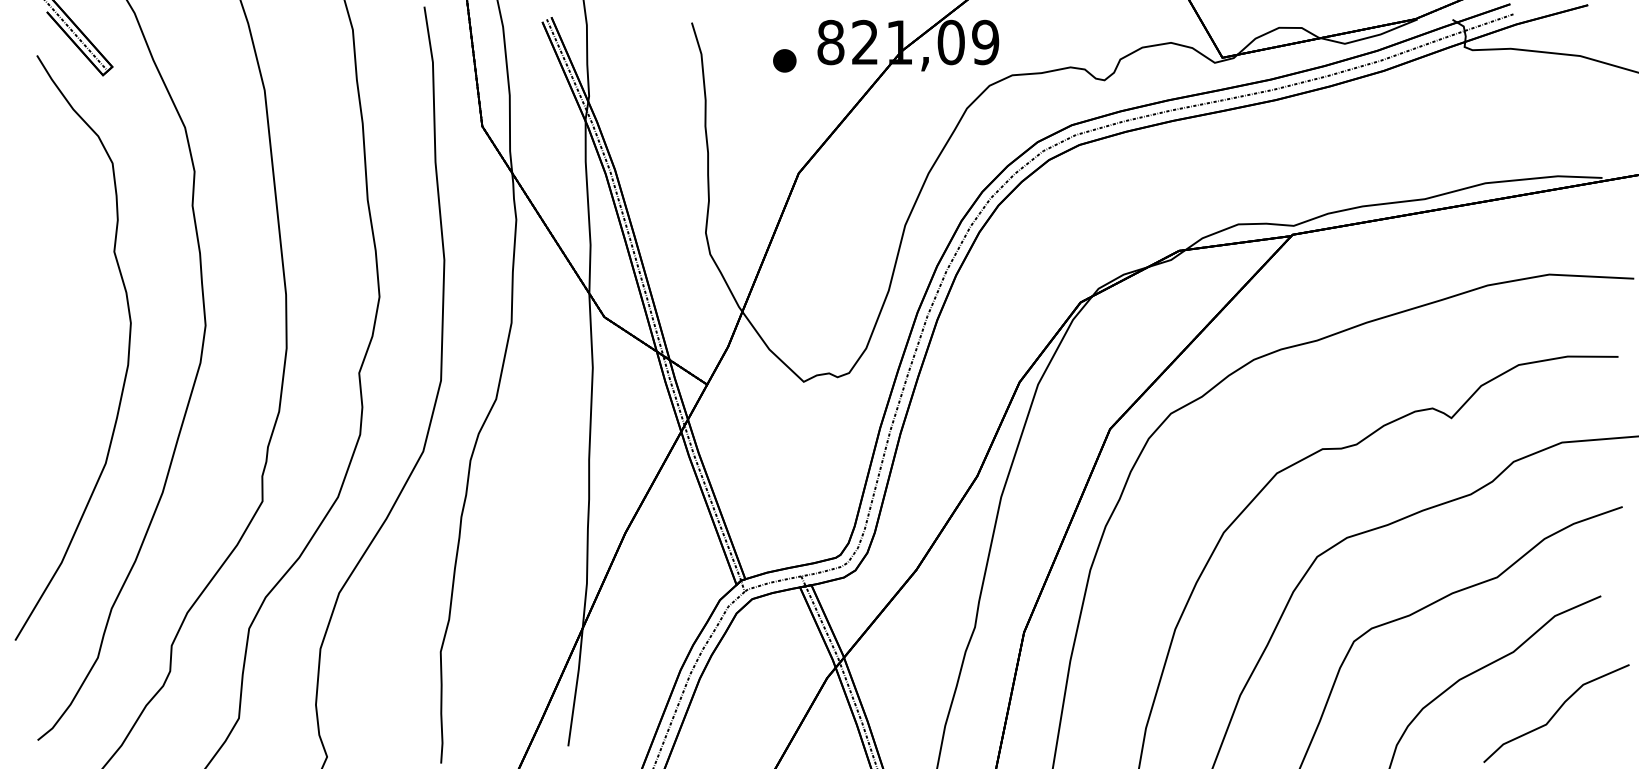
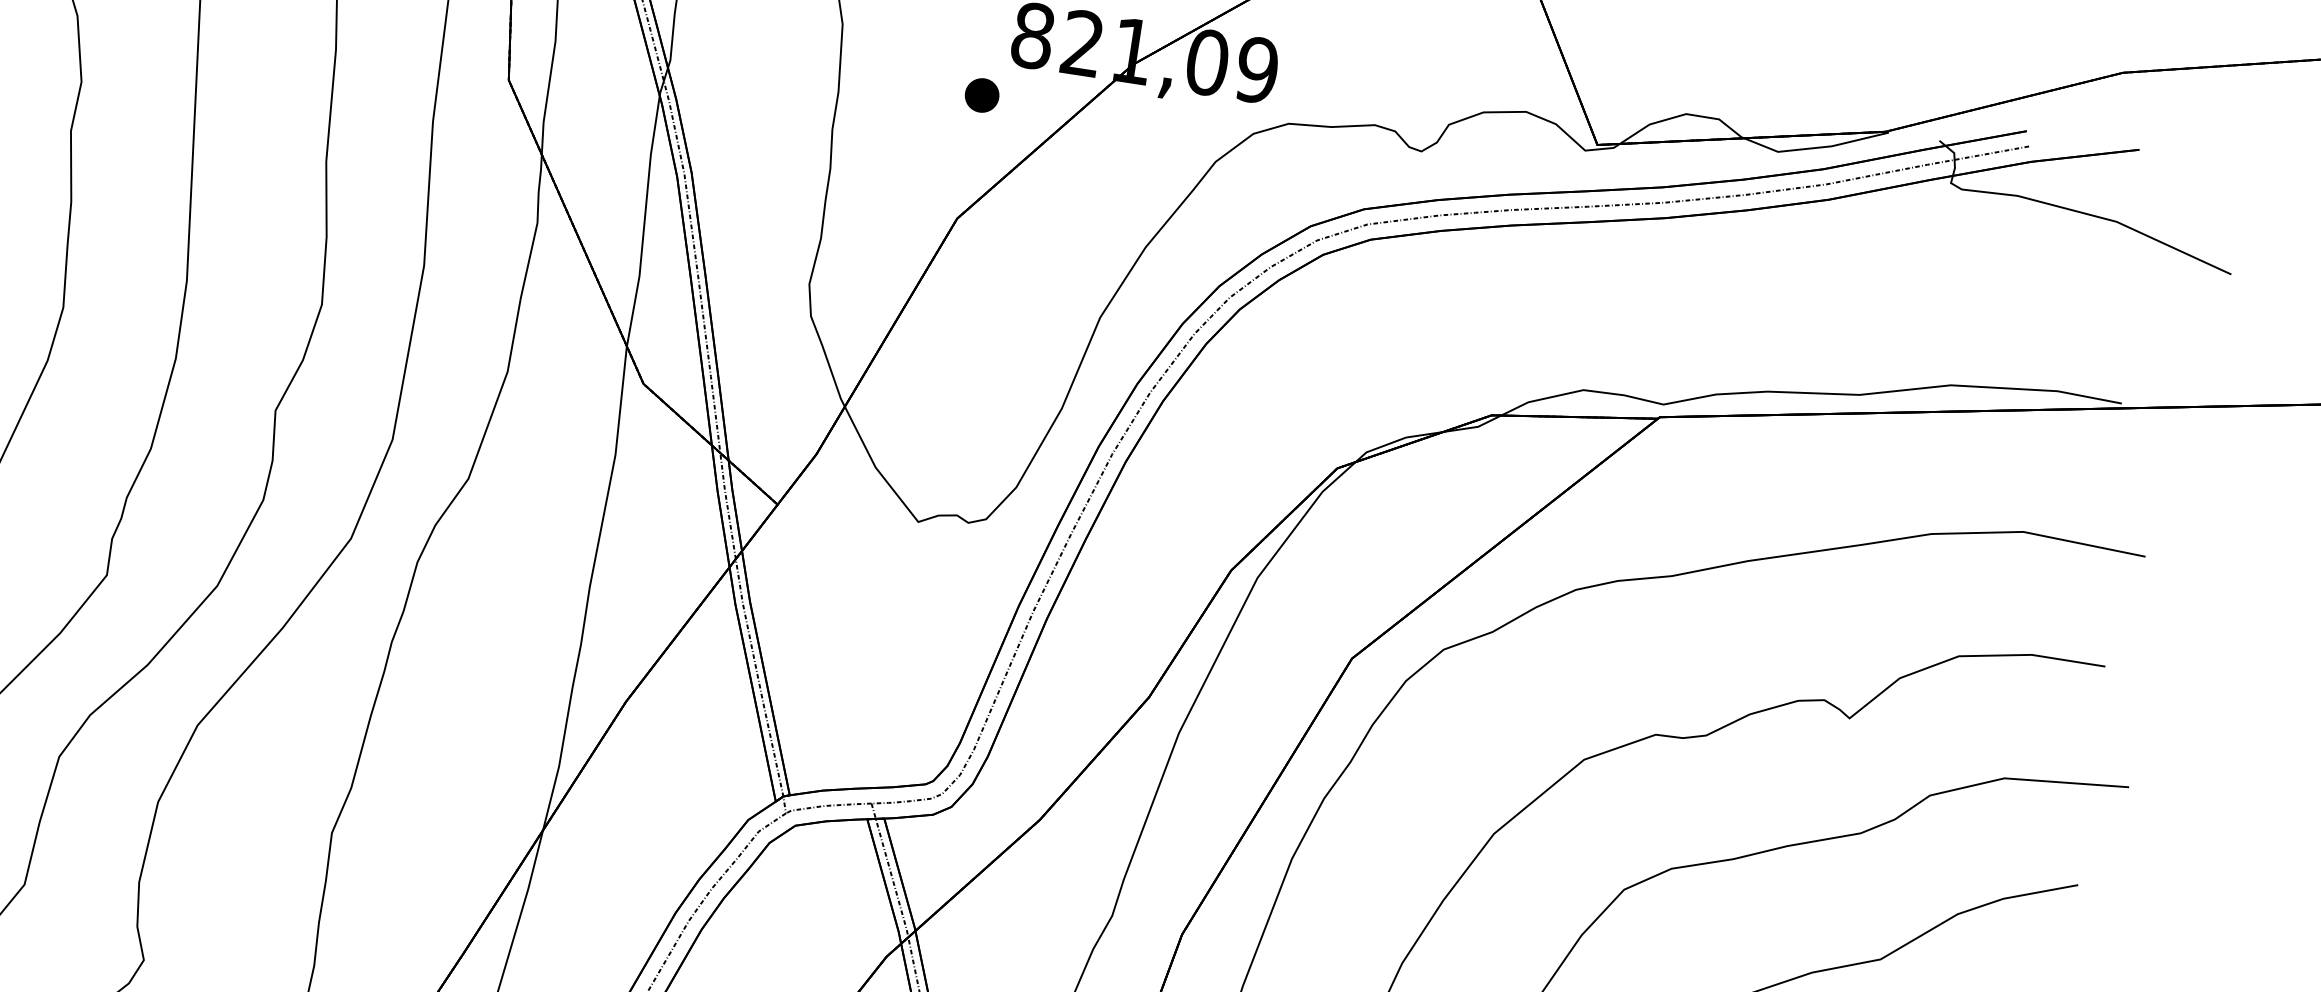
part: (784, 60) -> (981, 94), moved

